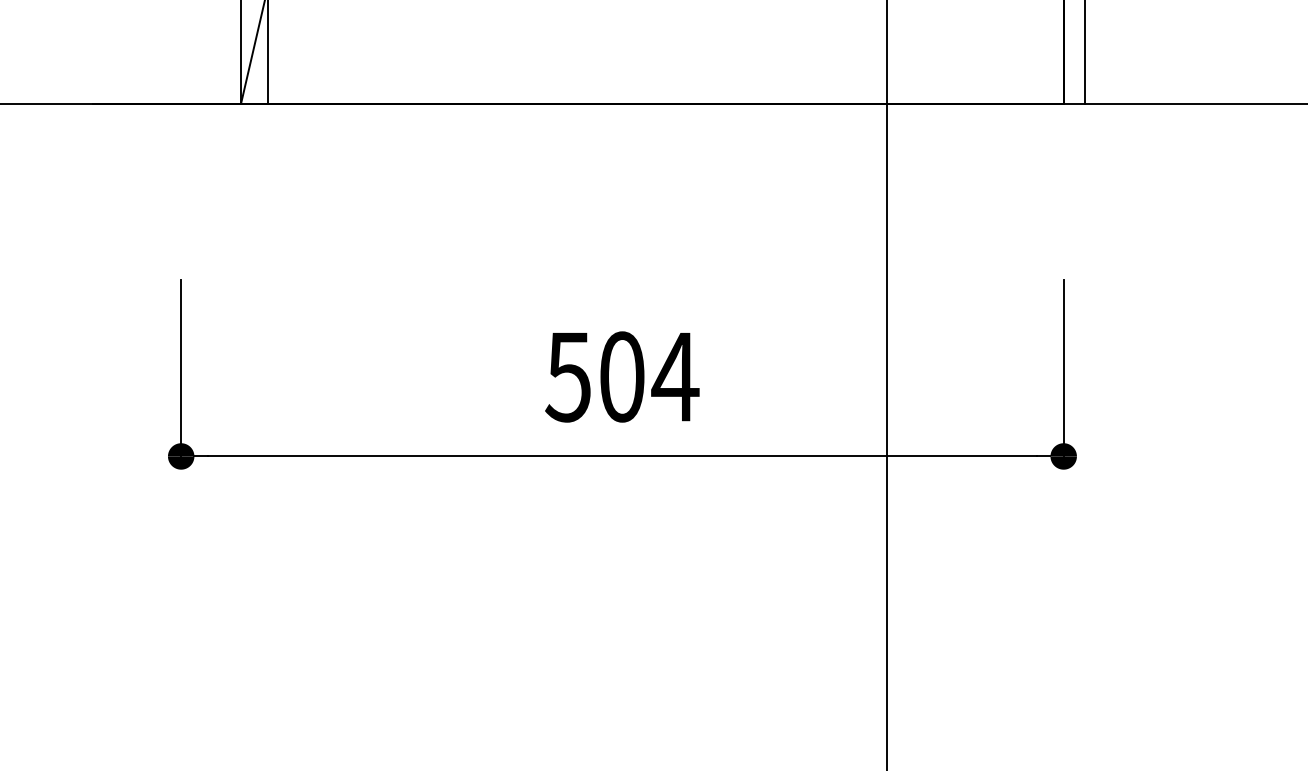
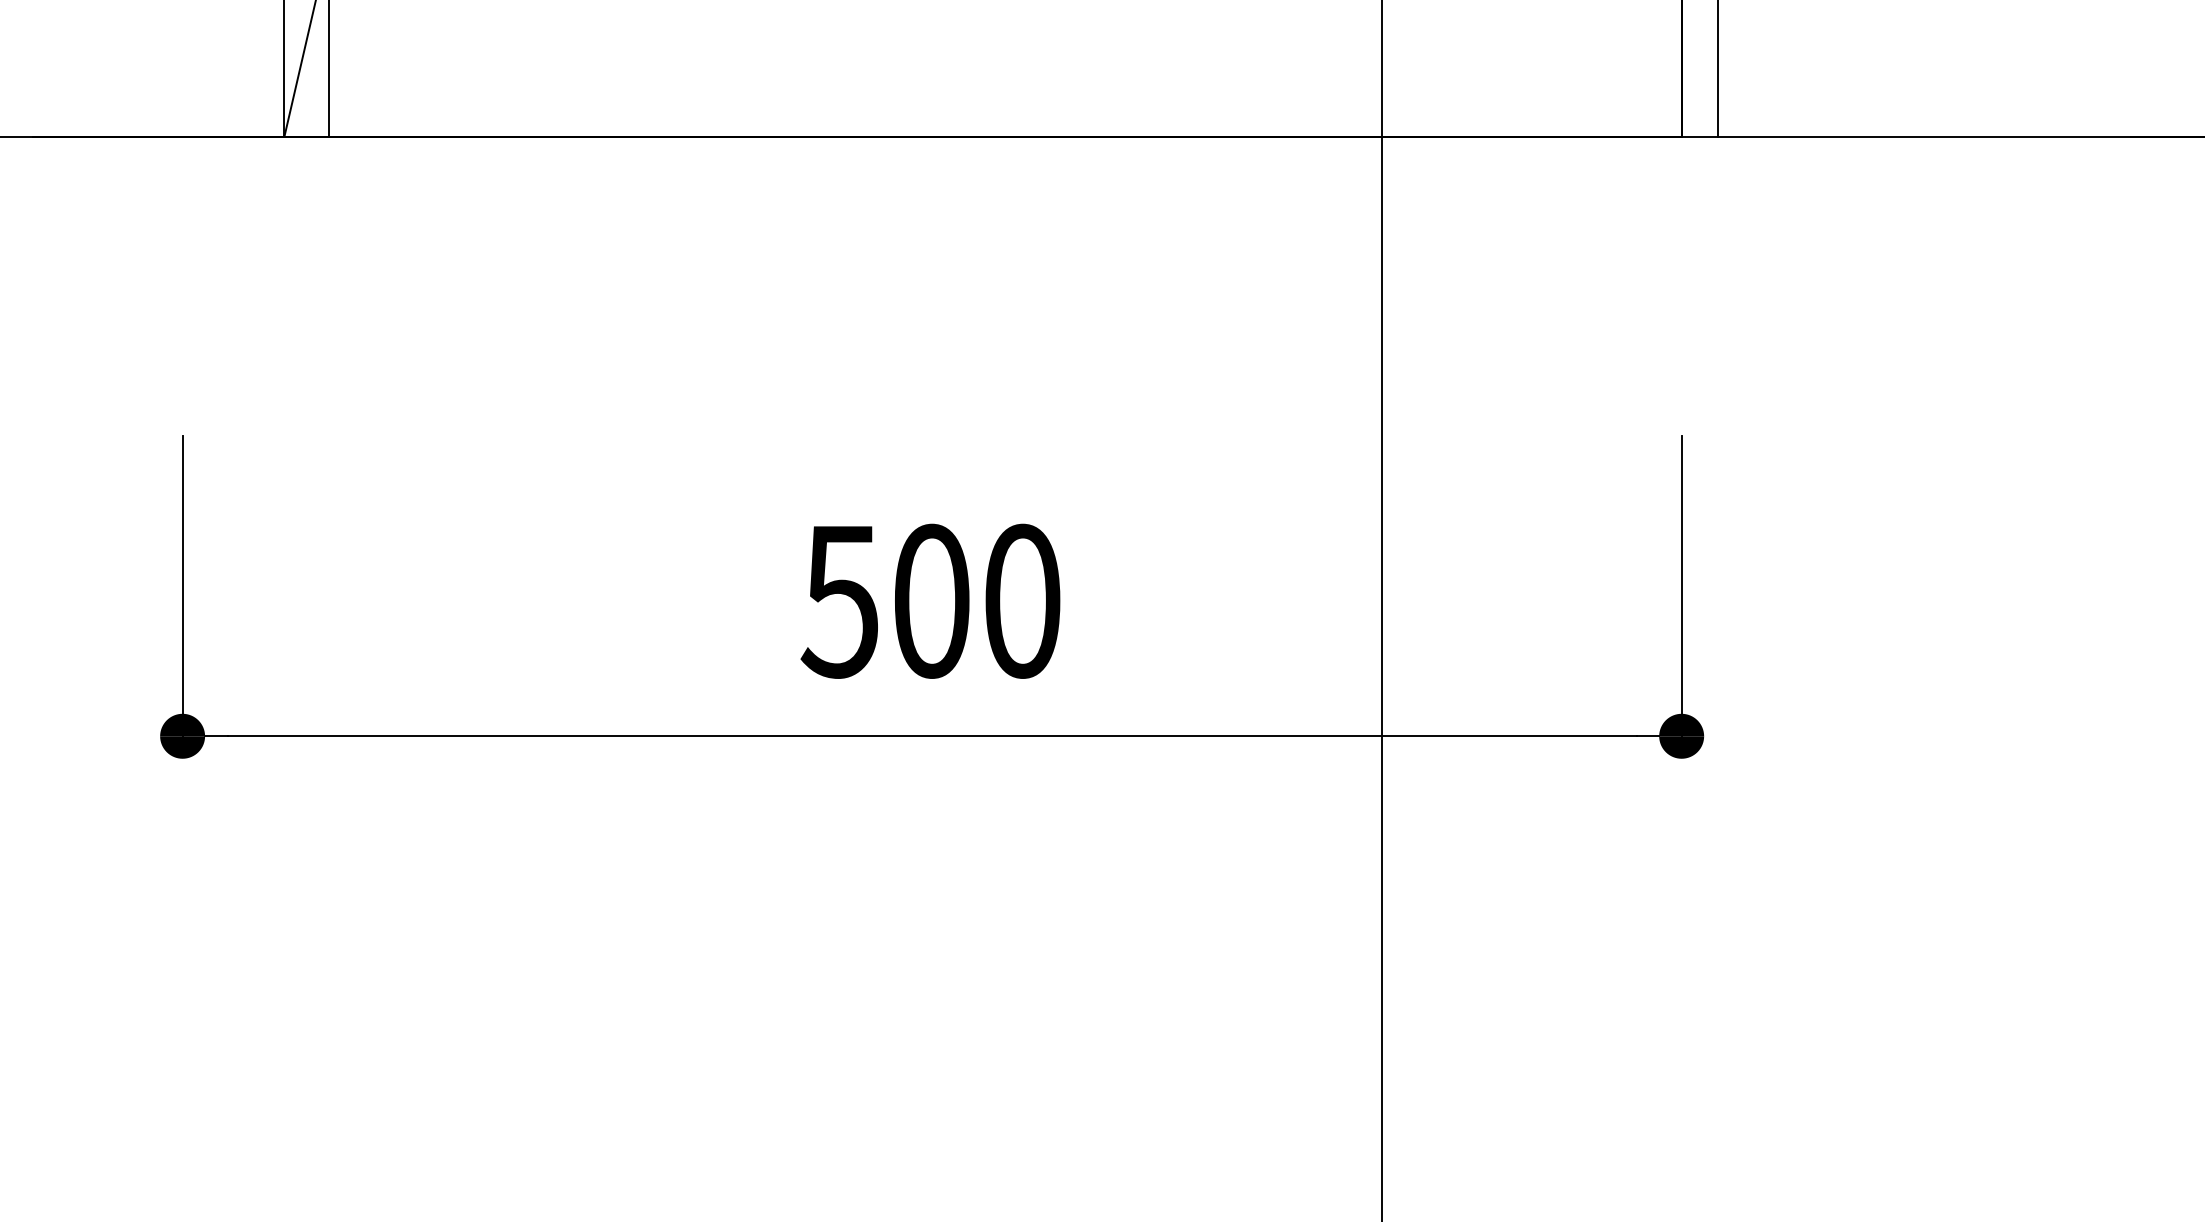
text: (675, 376) -> (1022, 600), 504 -> 500

